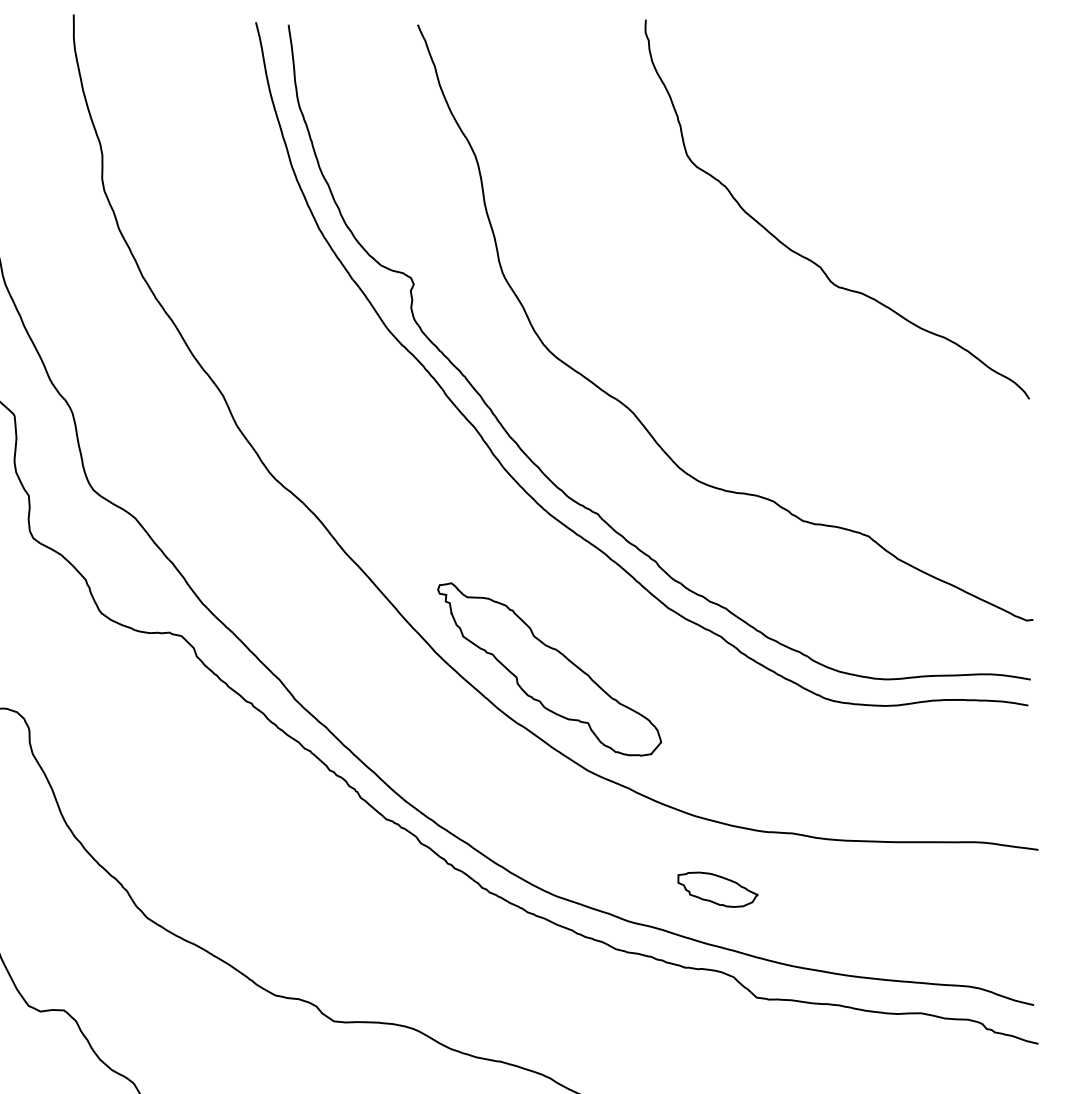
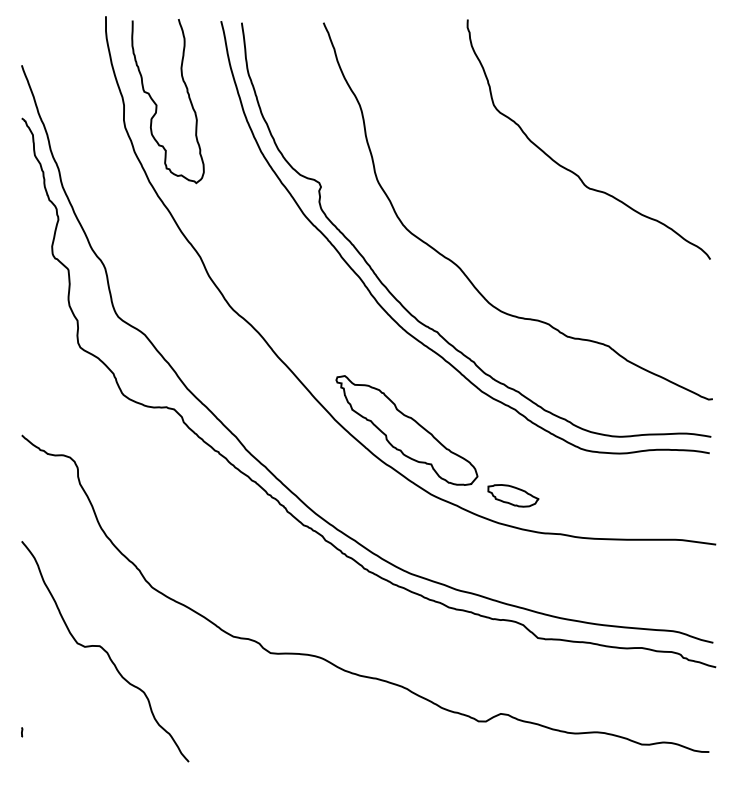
curve: (155, 154) -> (157, 104), added
part: (718, 889) -> (513, 495), moved

